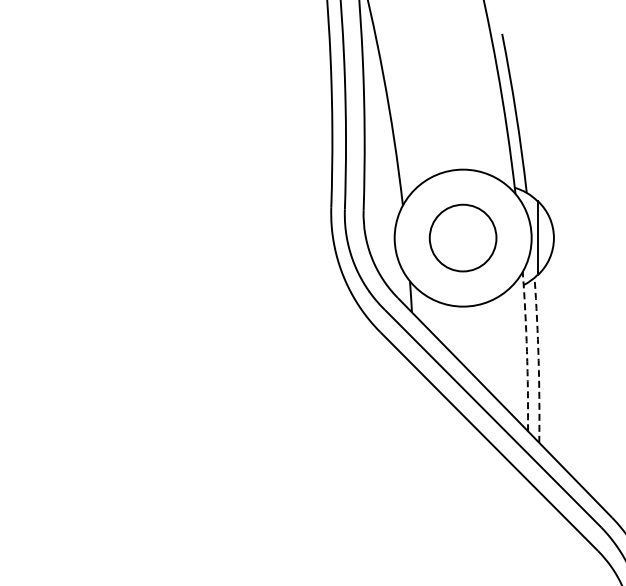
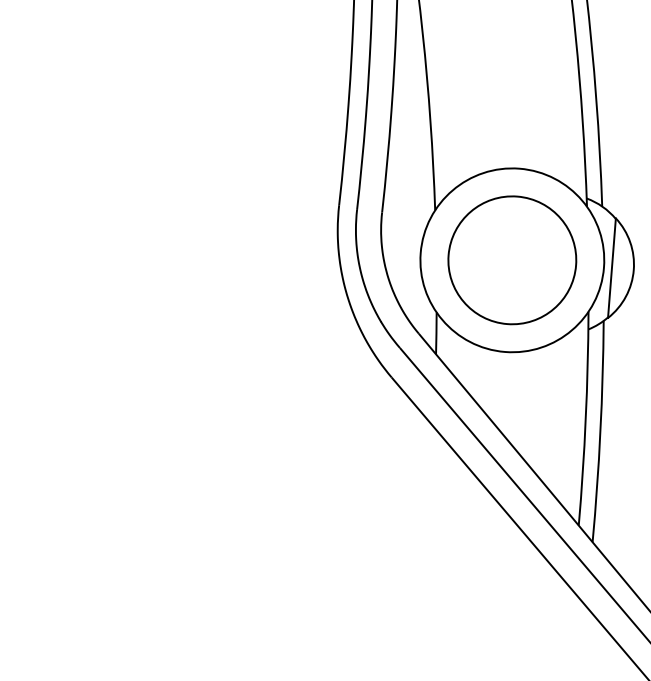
circle: (462, 237) -> (511, 259), size x1.43
arc: (526, 351) -> (585, 418), dashed -> solid
arc: (538, 360) -> (600, 431), dashed -> solid

